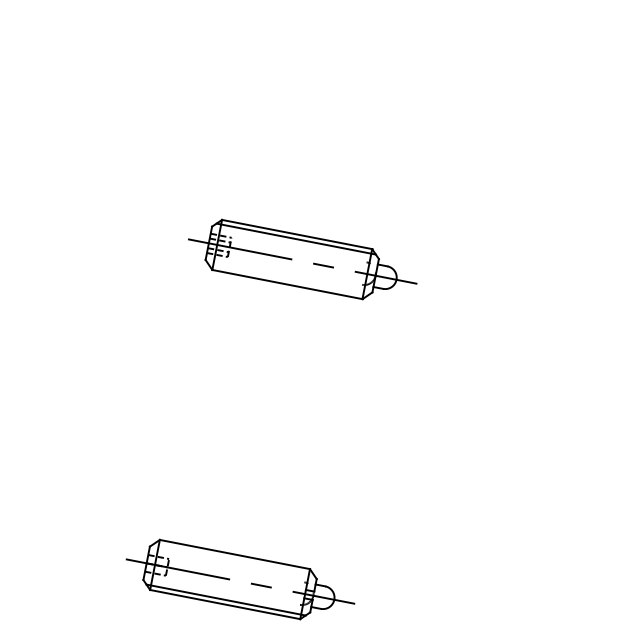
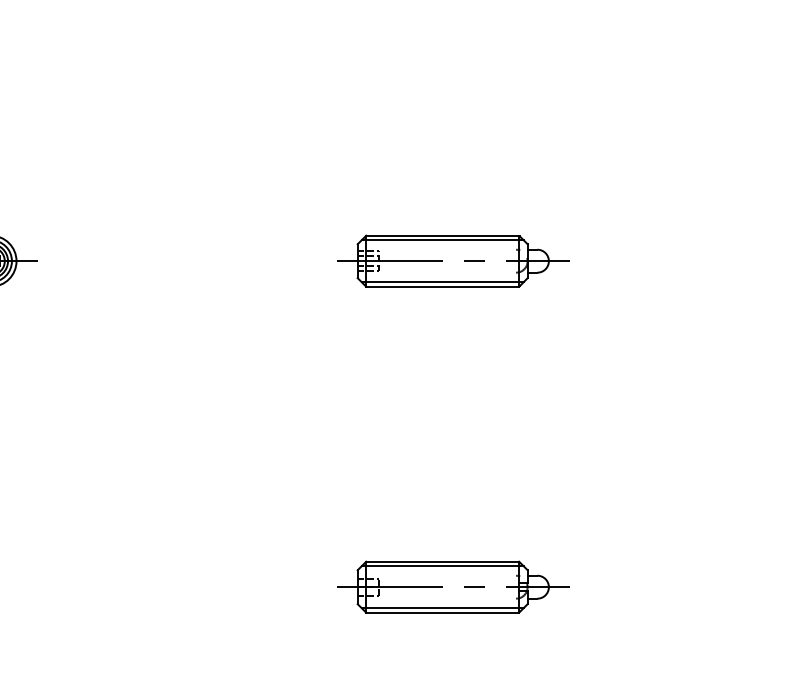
line: (288, 280) -> (442, 282), added
line: (233, 559) -> (442, 566), added

